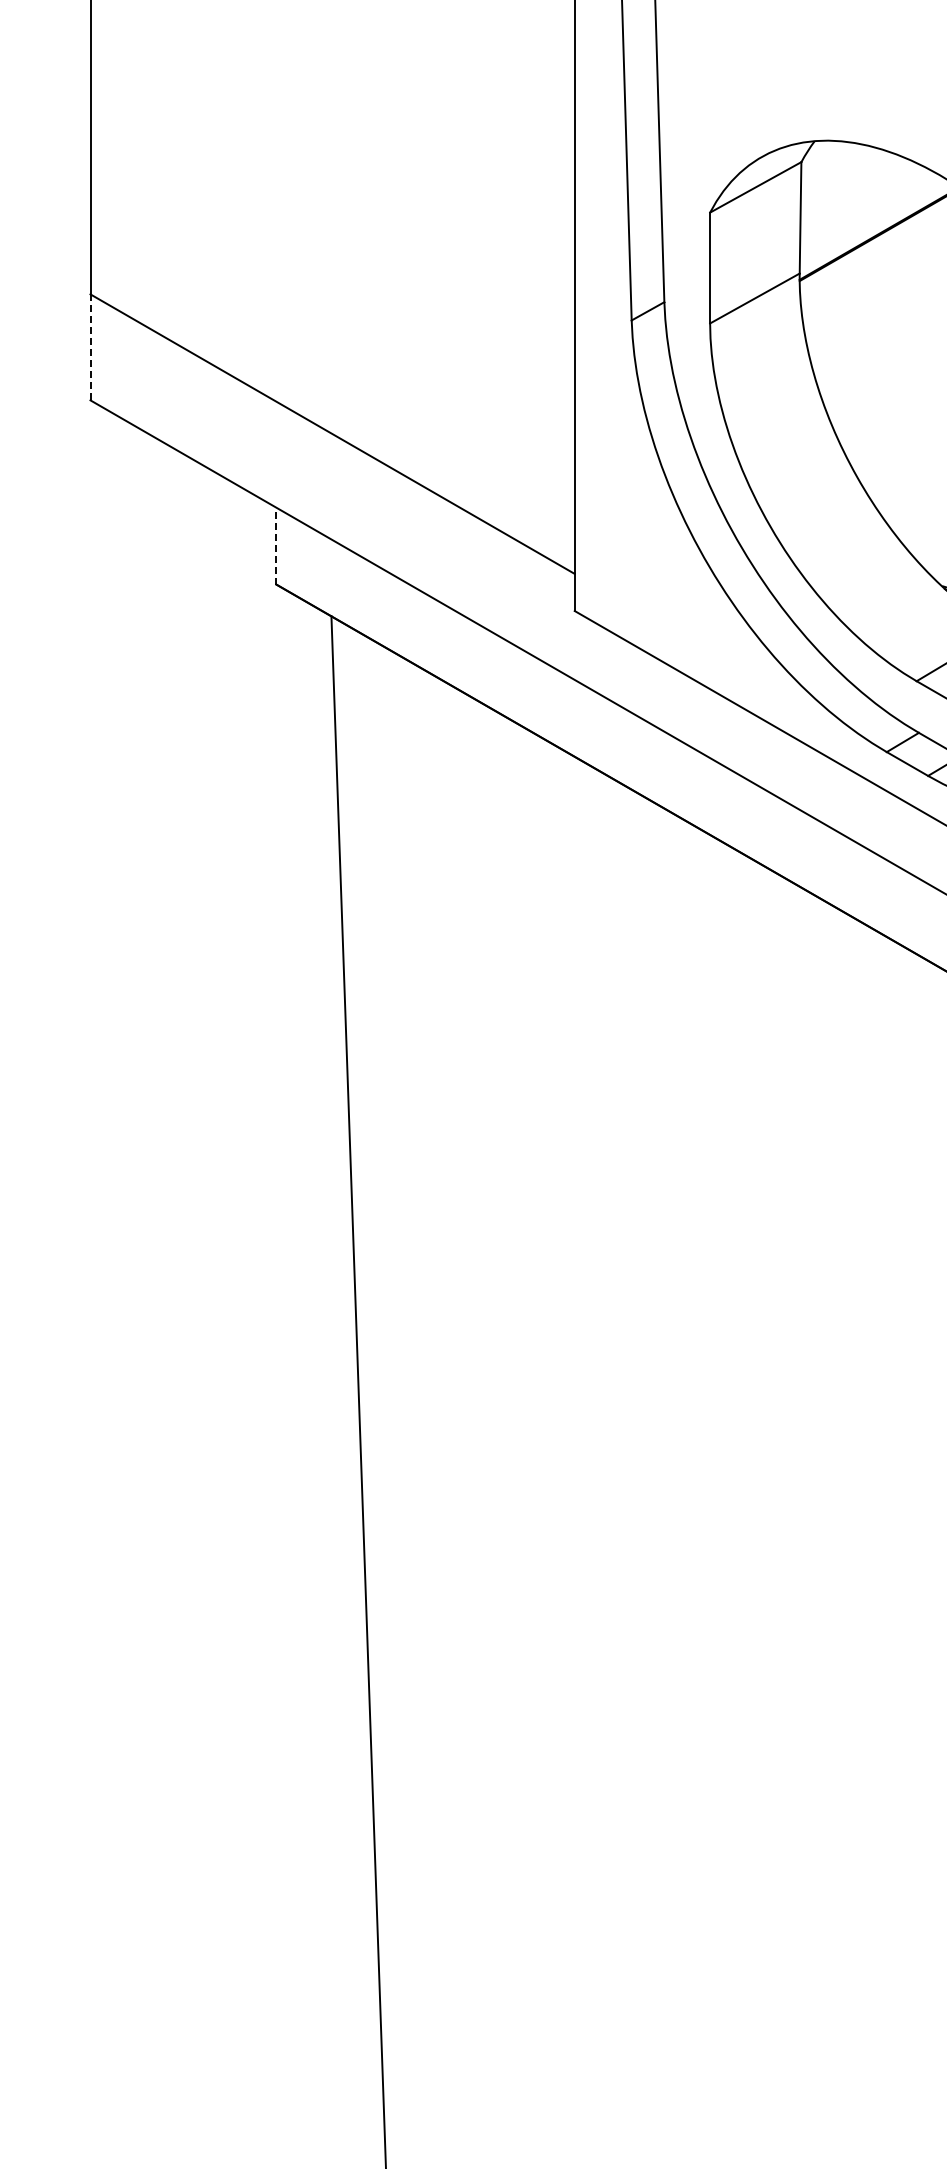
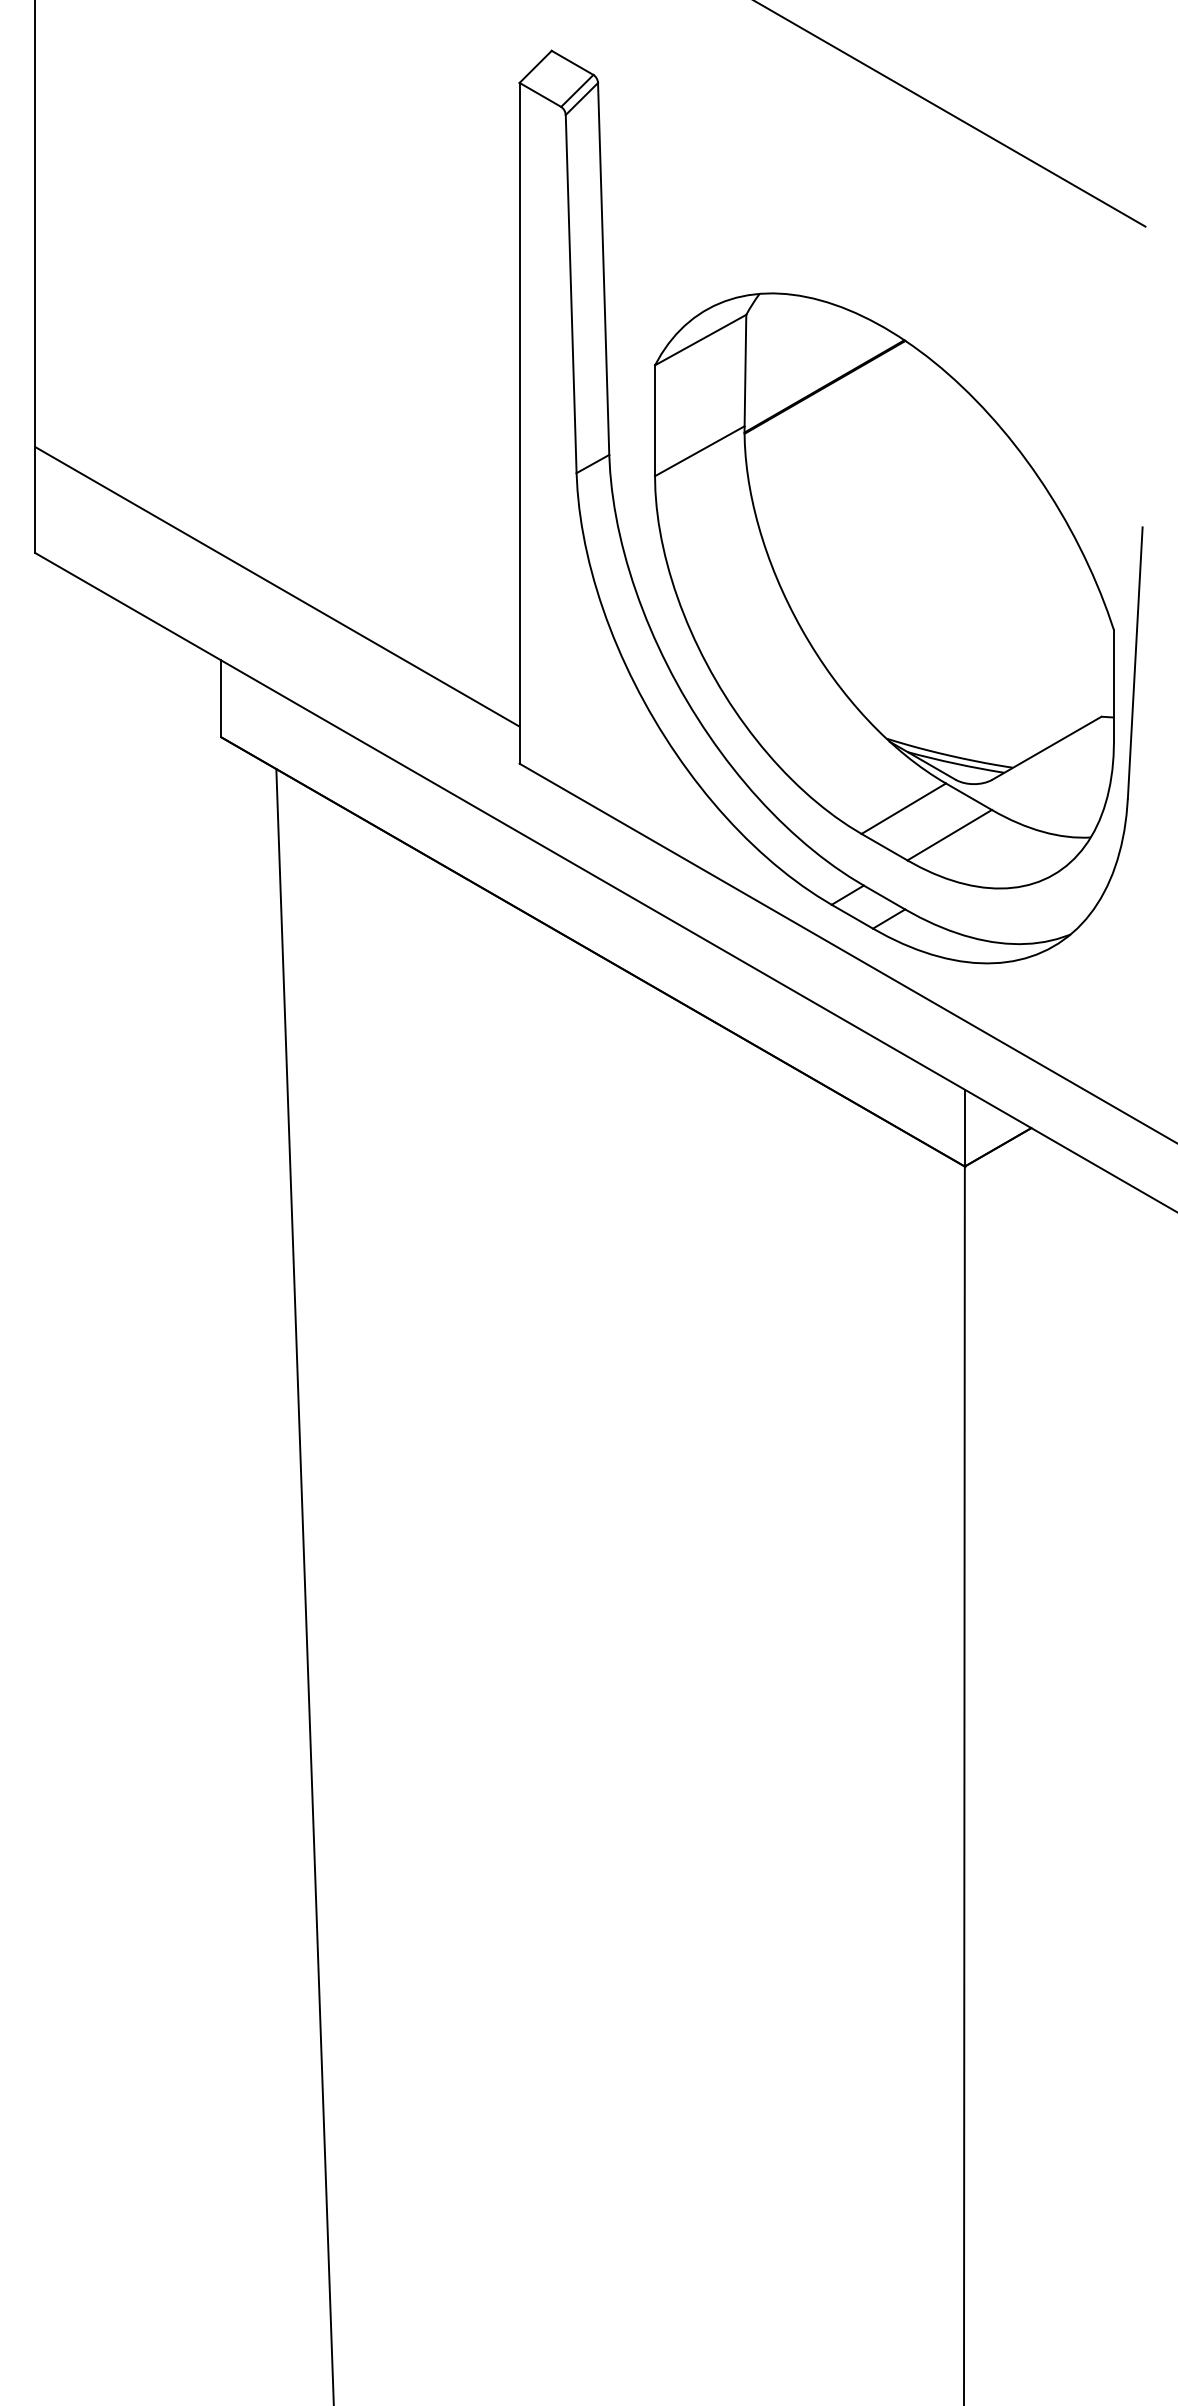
line: (90, 347) -> (35, 500), dashed -> solid
line: (276, 545) -> (221, 698), dashed -> solid

